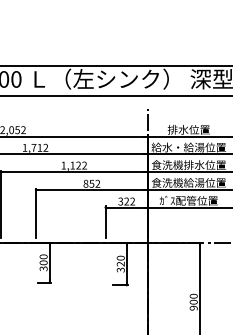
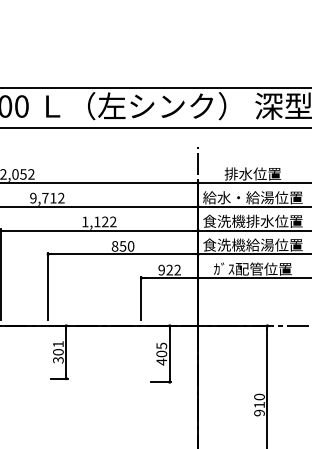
text: (25, 147) -> (33, 197), 1,712 -> 9,712
text: (97, 183) -> (130, 246), 852 -> 850
text: (120, 201) -> (161, 270), 322 -> 922
text: (43, 257) -> (58, 344), 300 -> 301
text: (120, 263) -> (161, 353), 320 -> 405
text: (193, 301) -> (259, 404), 900 -> 910

